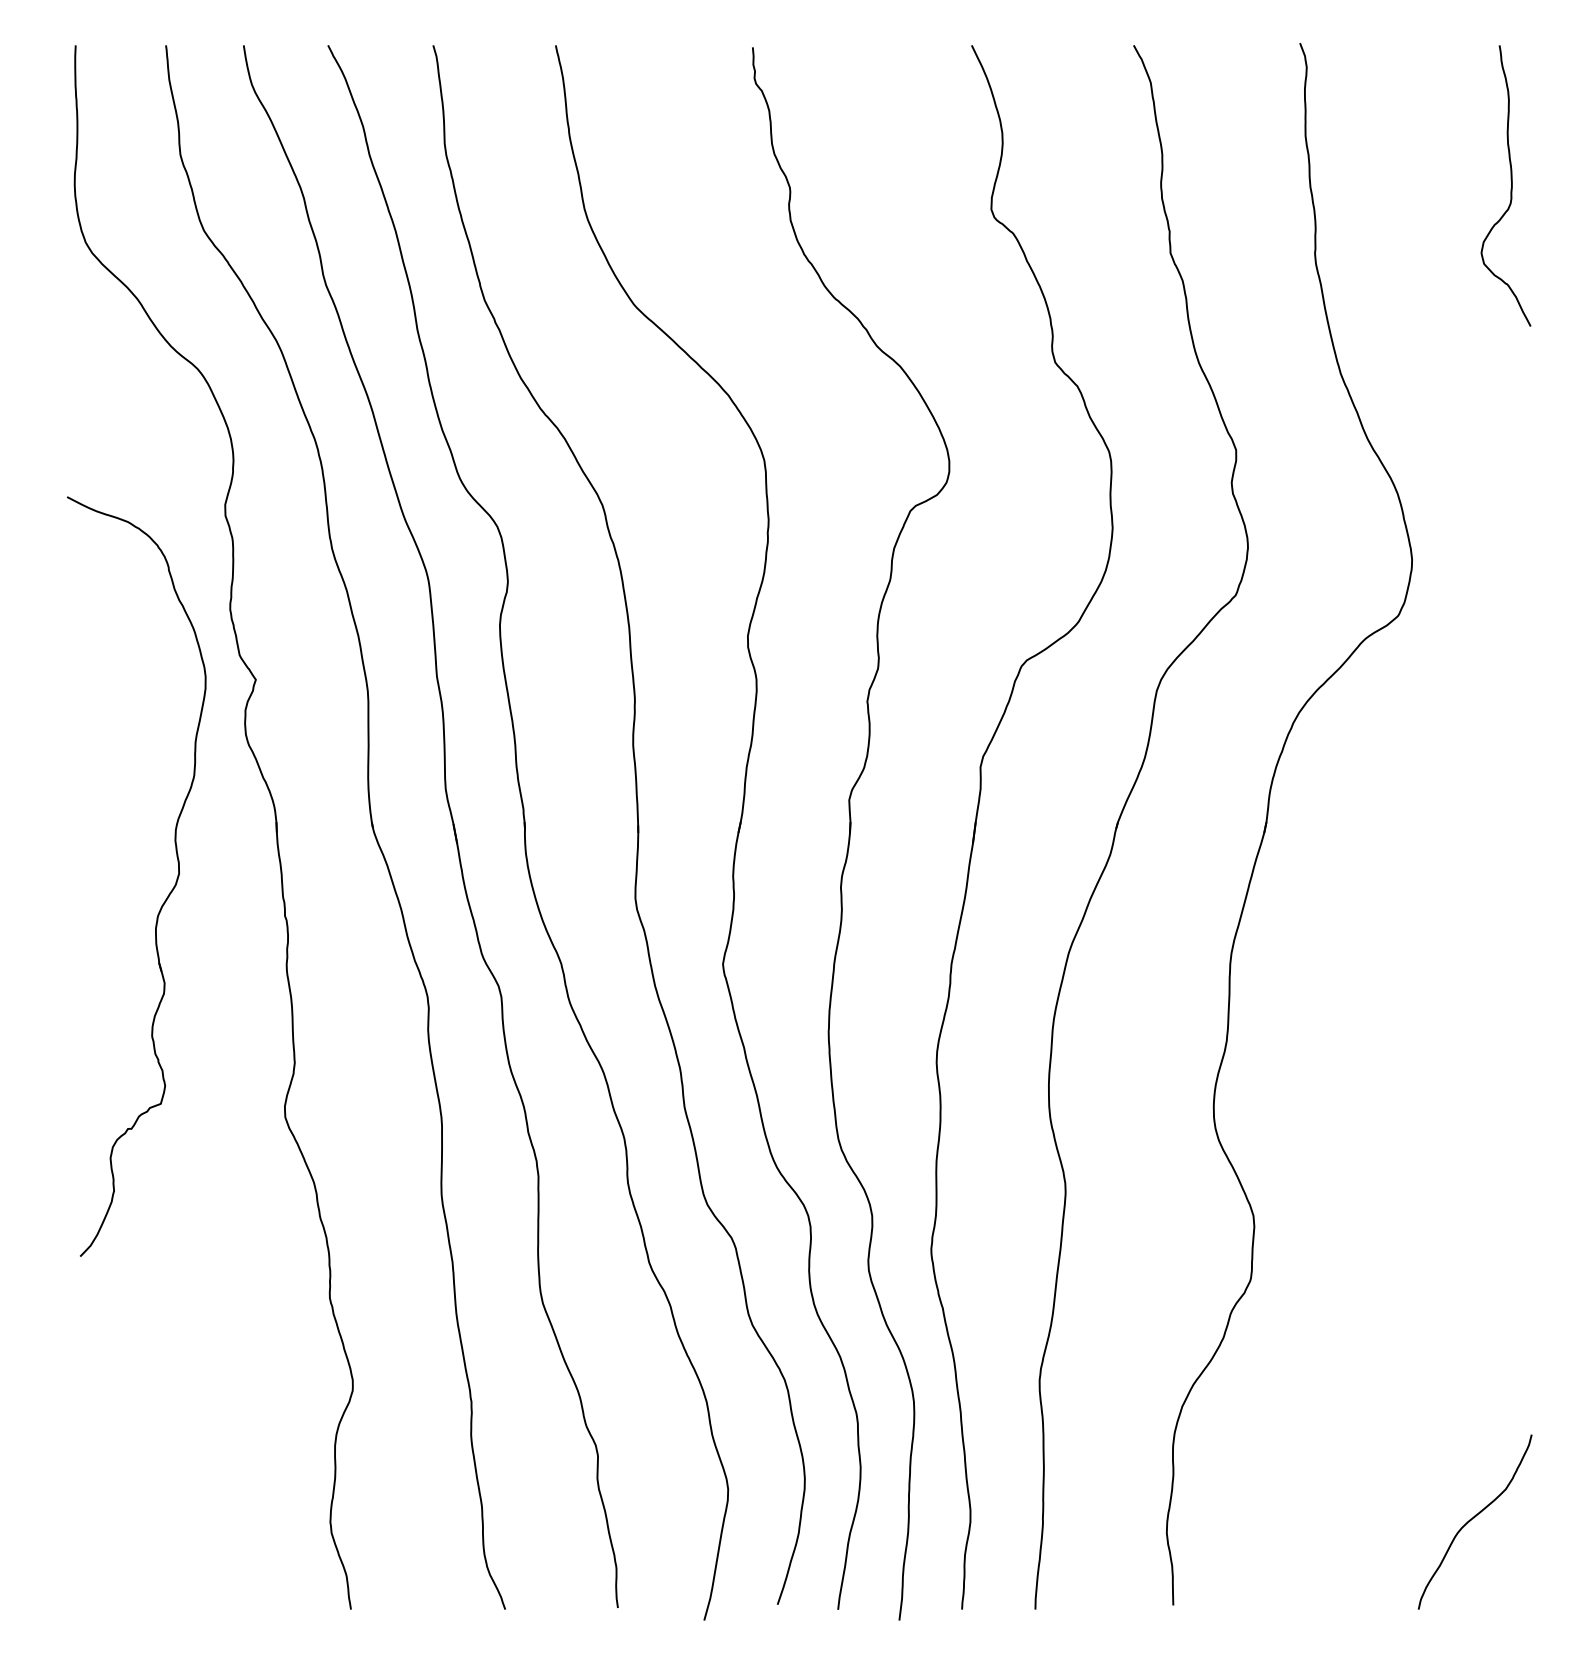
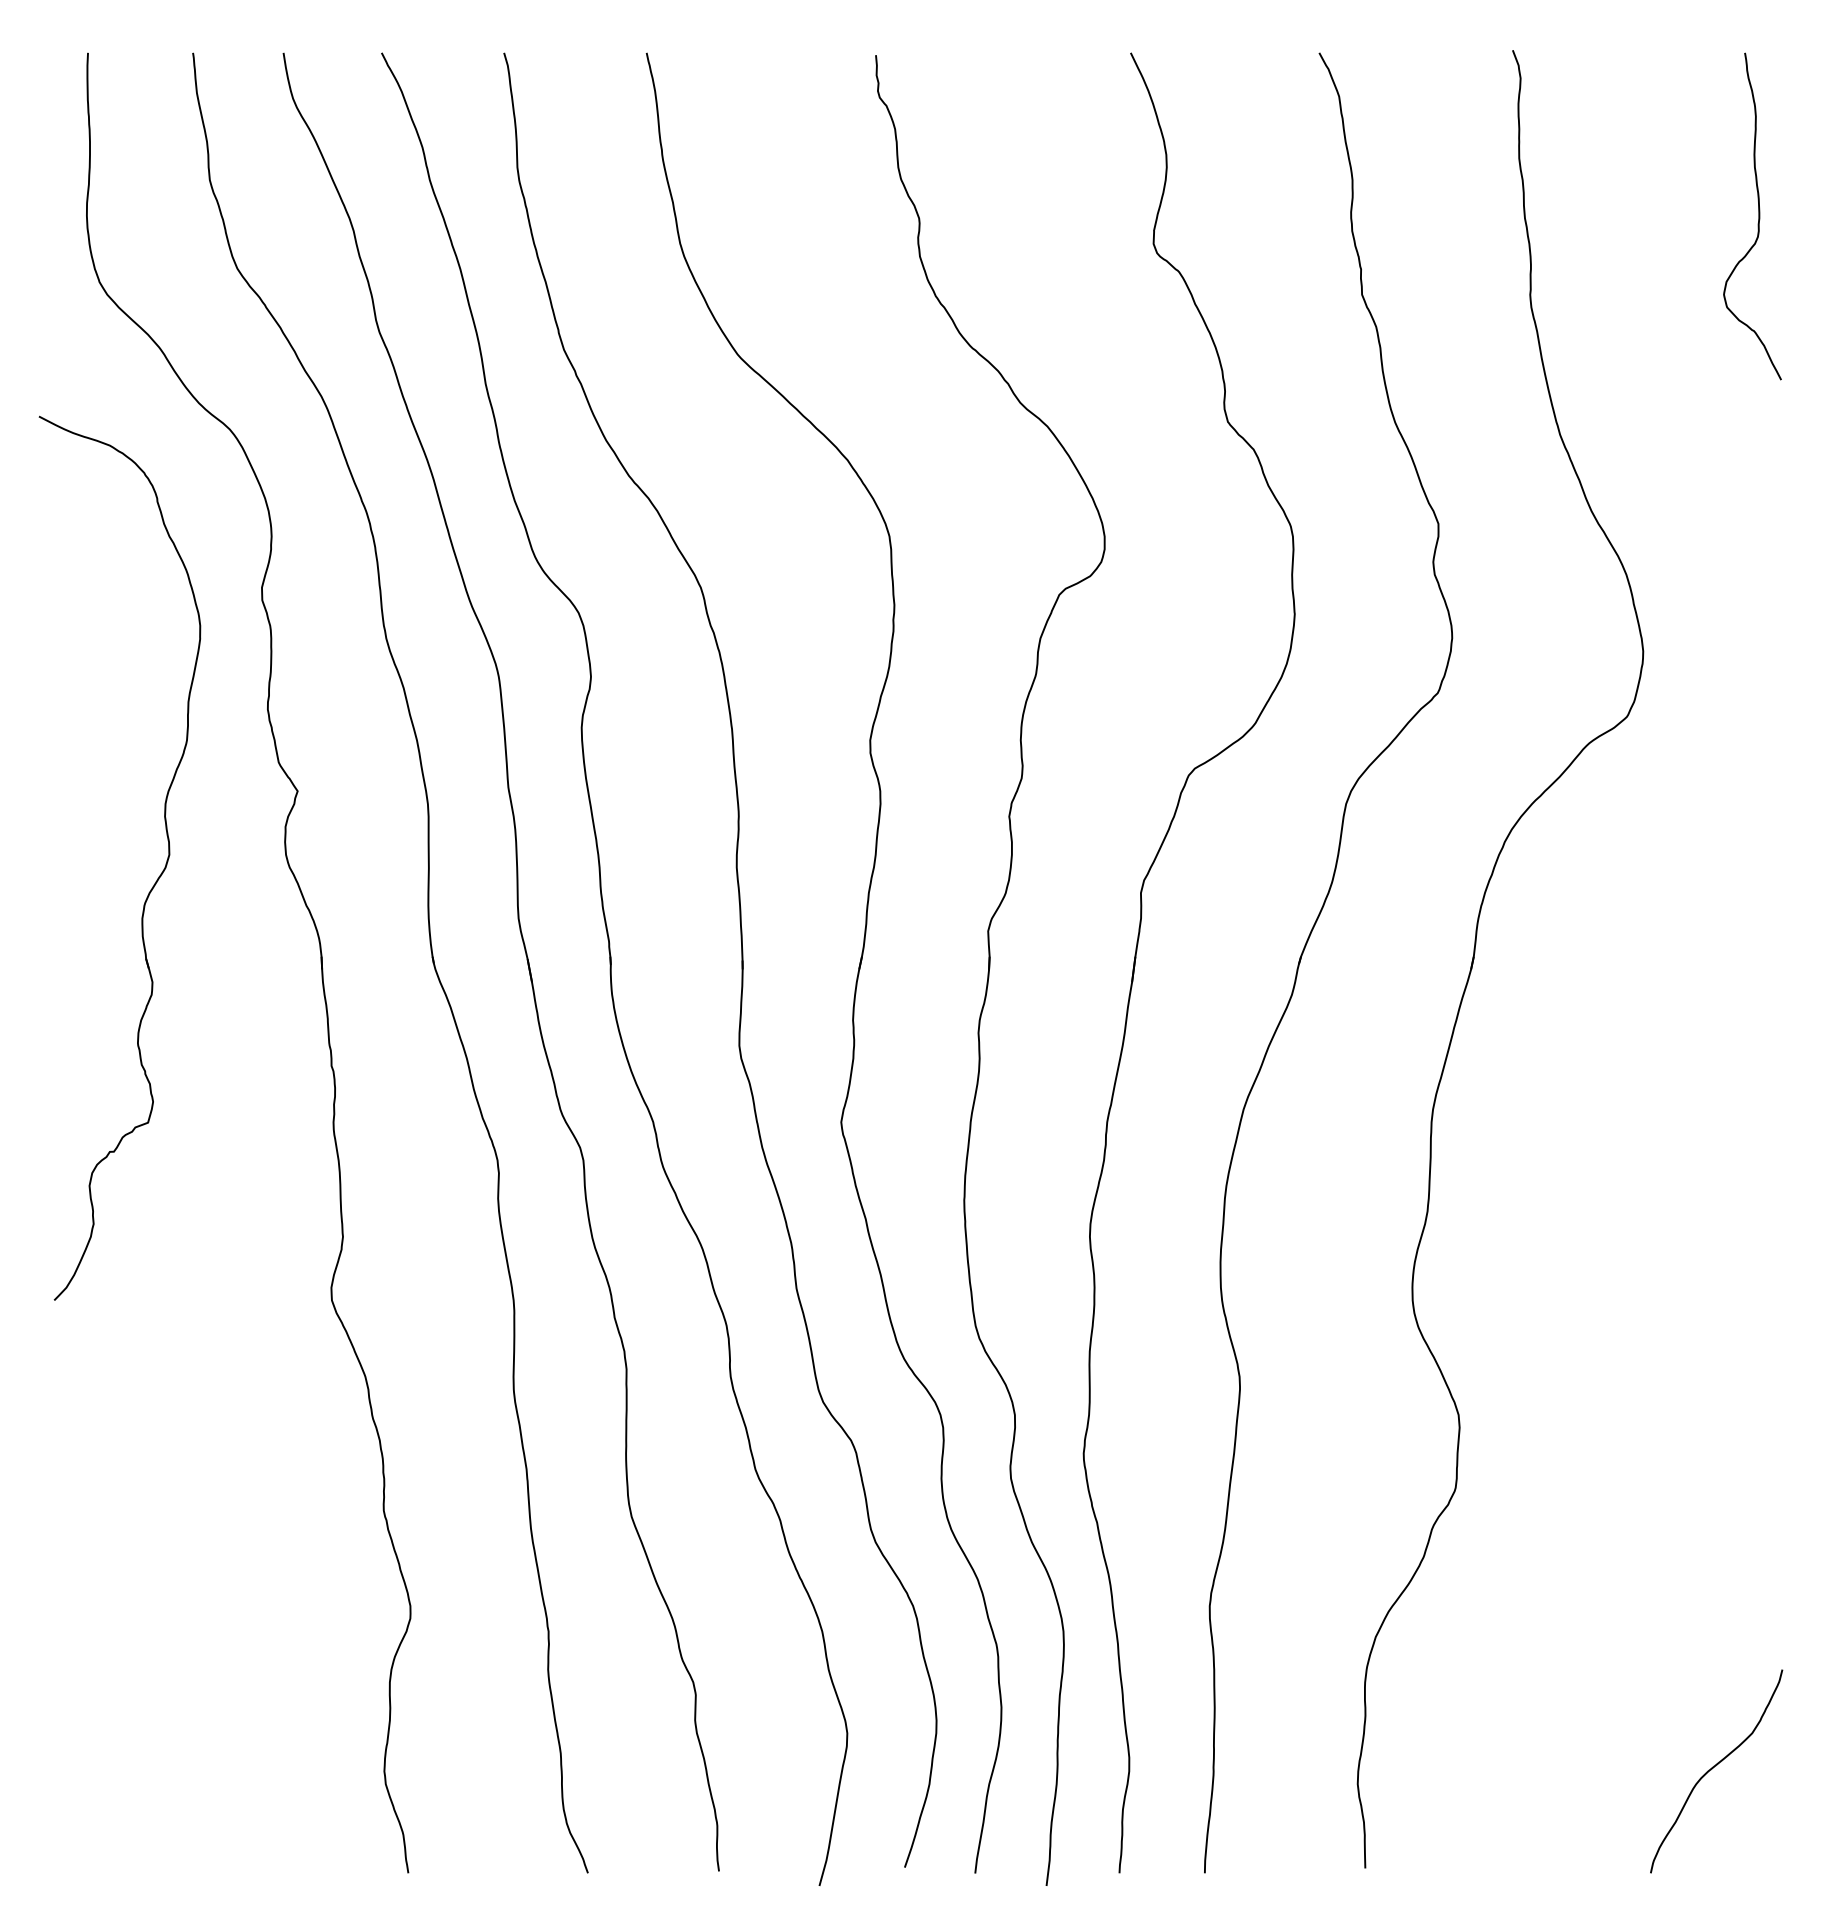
part: (167, 896) -> (155, 881), moved

